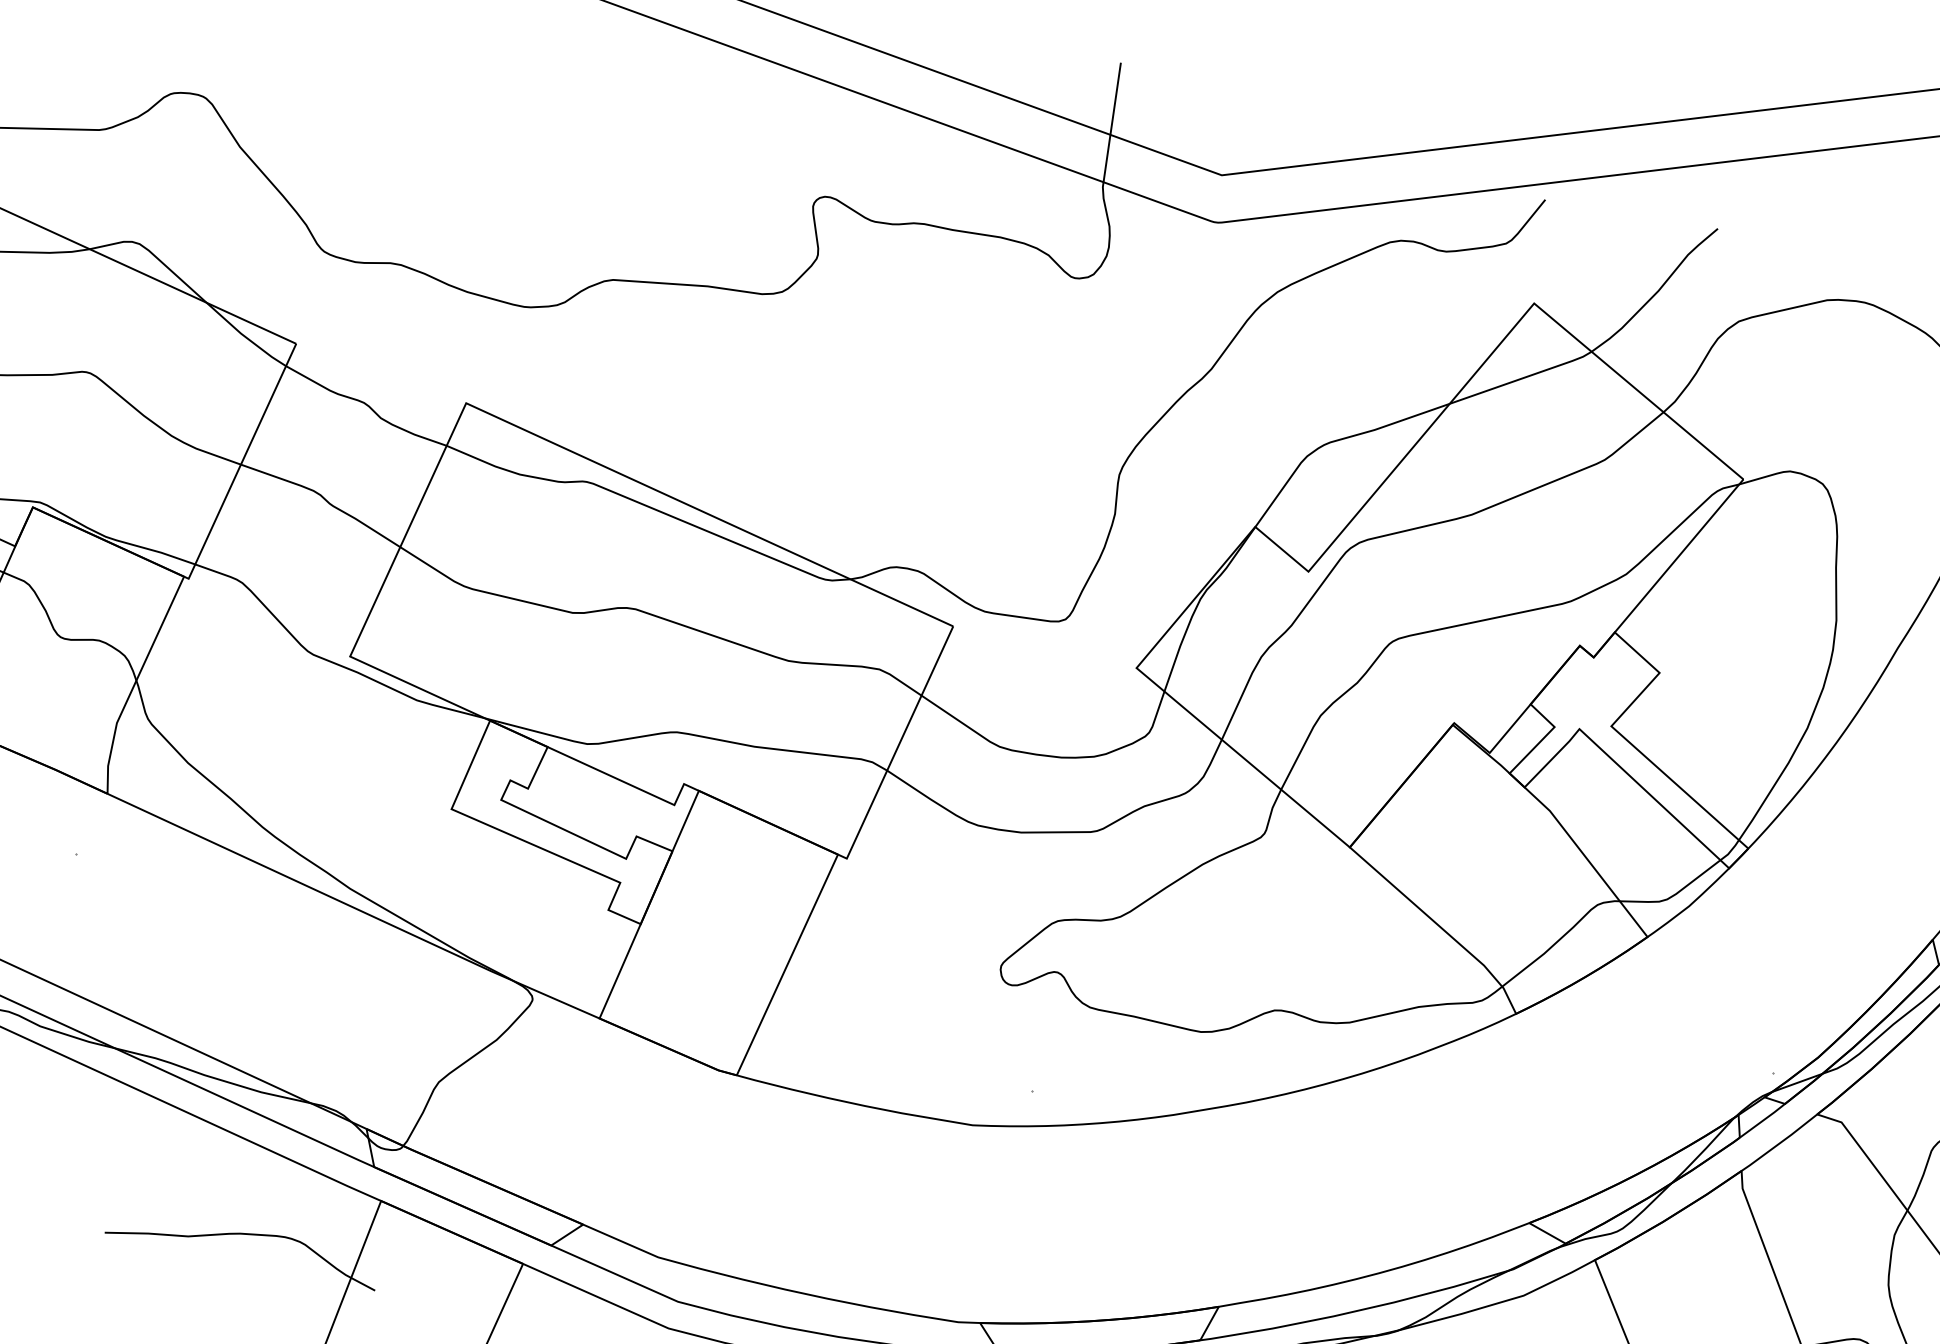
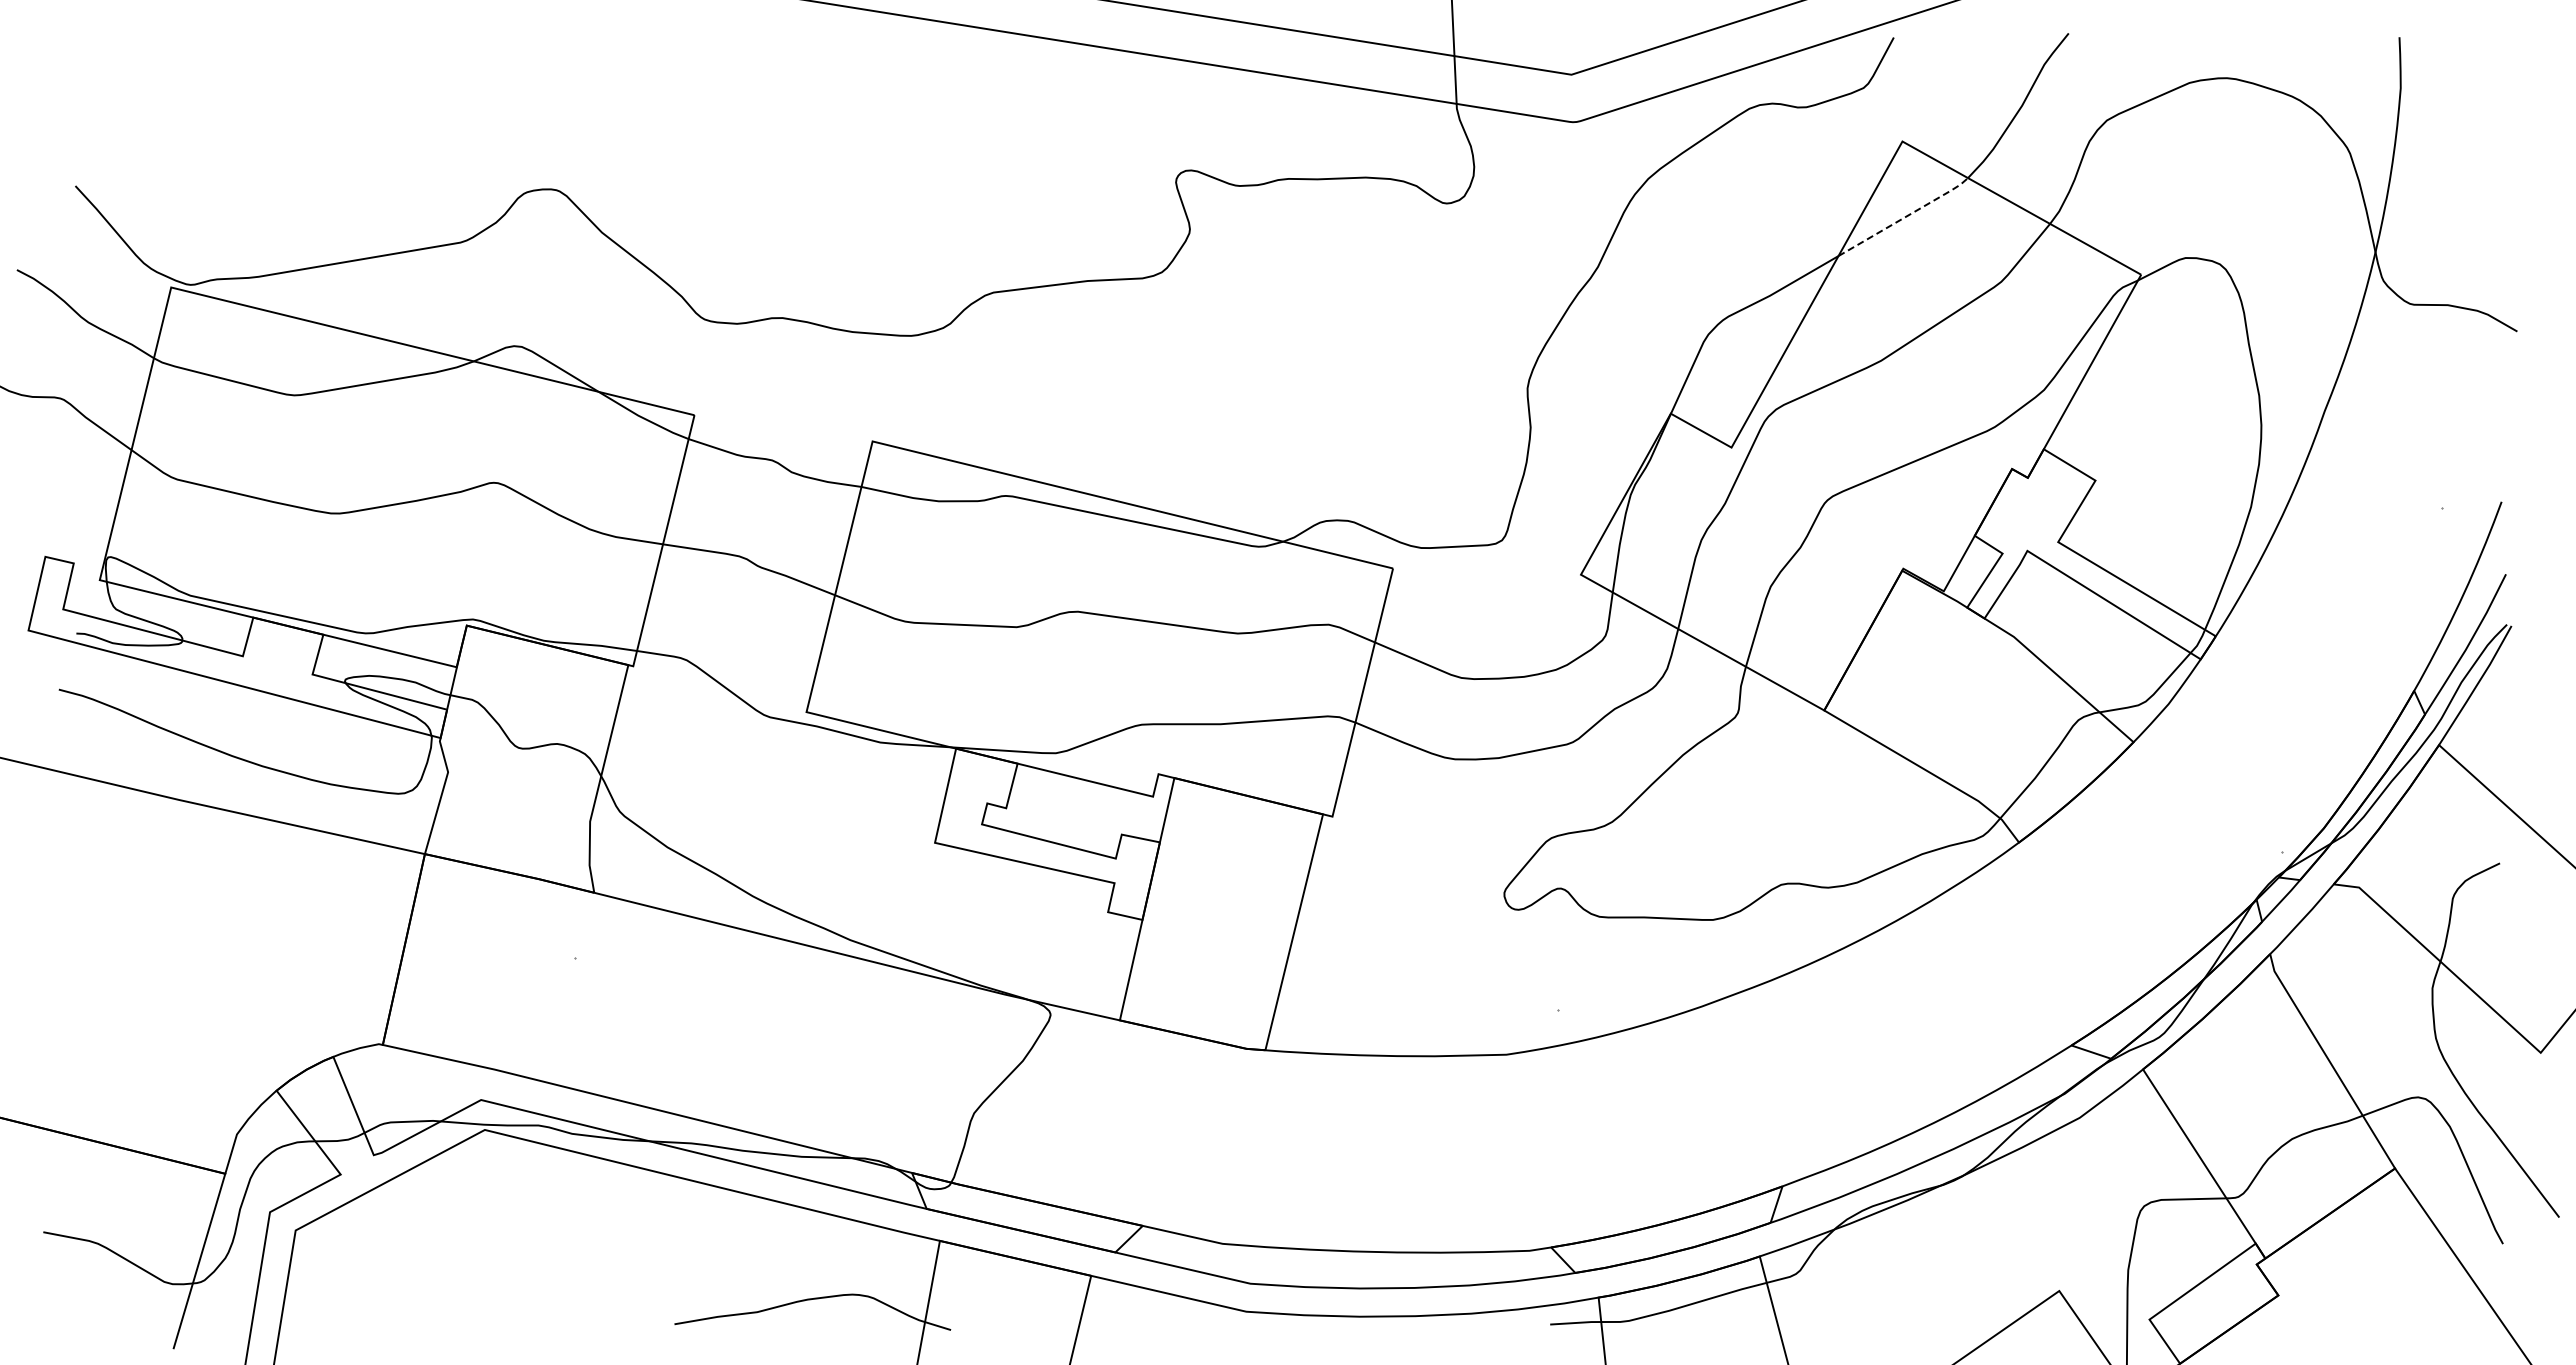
line: (1522, 378) -> (1905, 217), solid -> dashed

